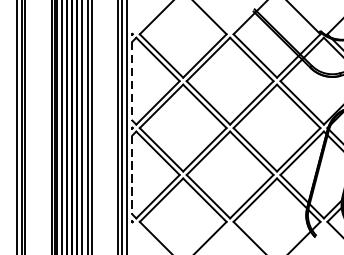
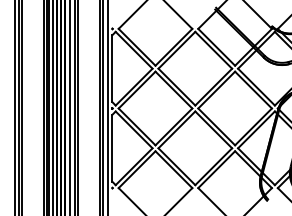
line: (132, 82) -> (112, 69), dashed -> solid
line: (132, 175) -> (112, 148), dashed -> solid

